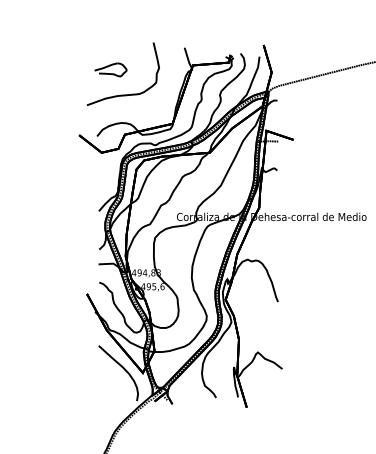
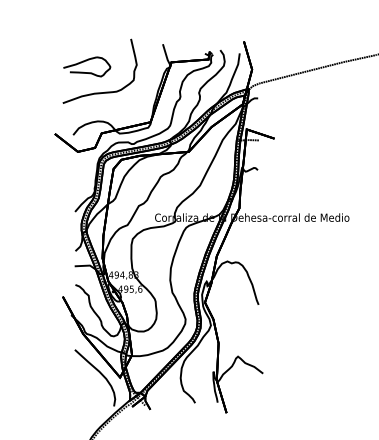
part: (110, 69) -> (86, 66), size x1.43

